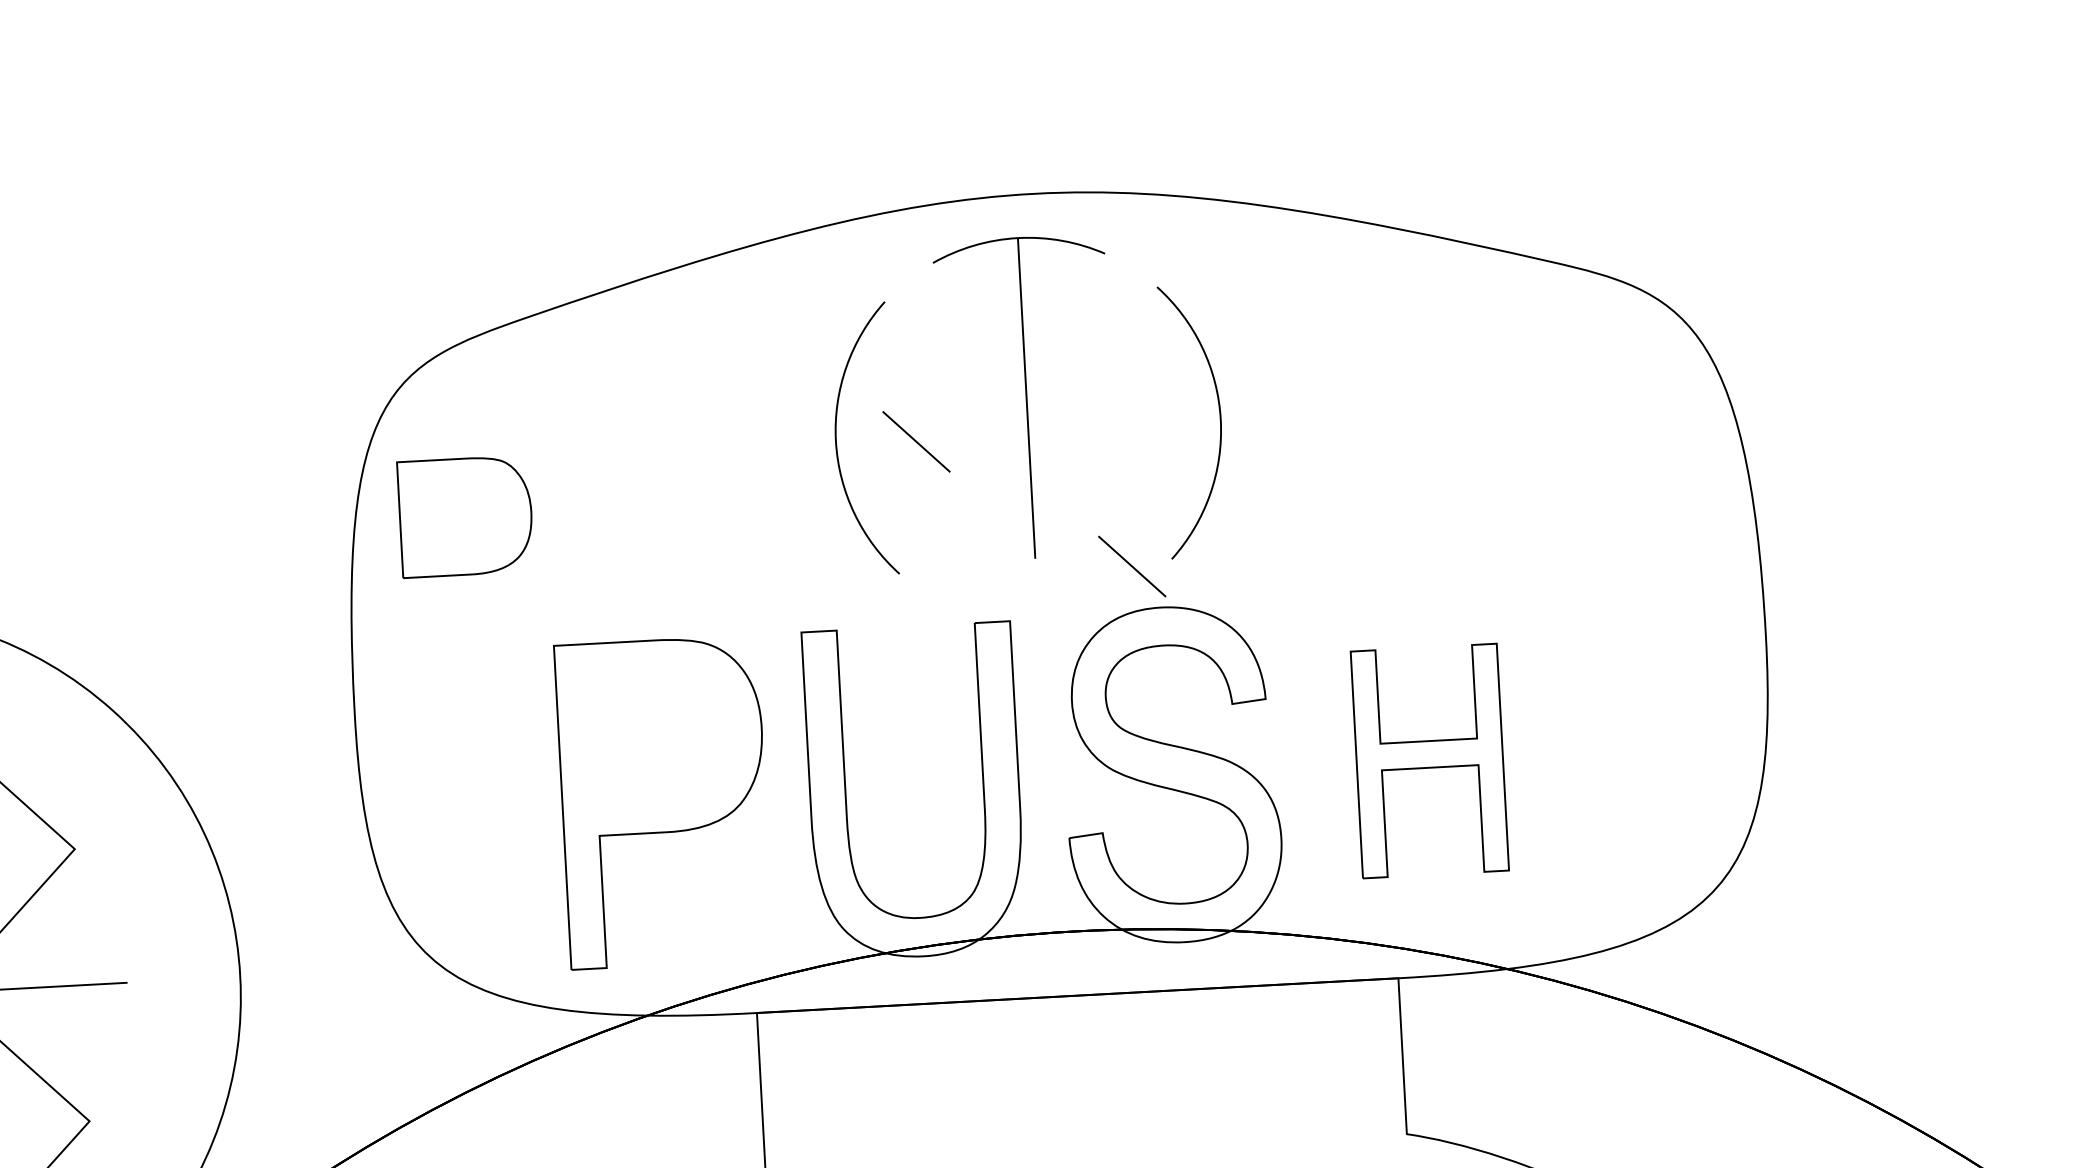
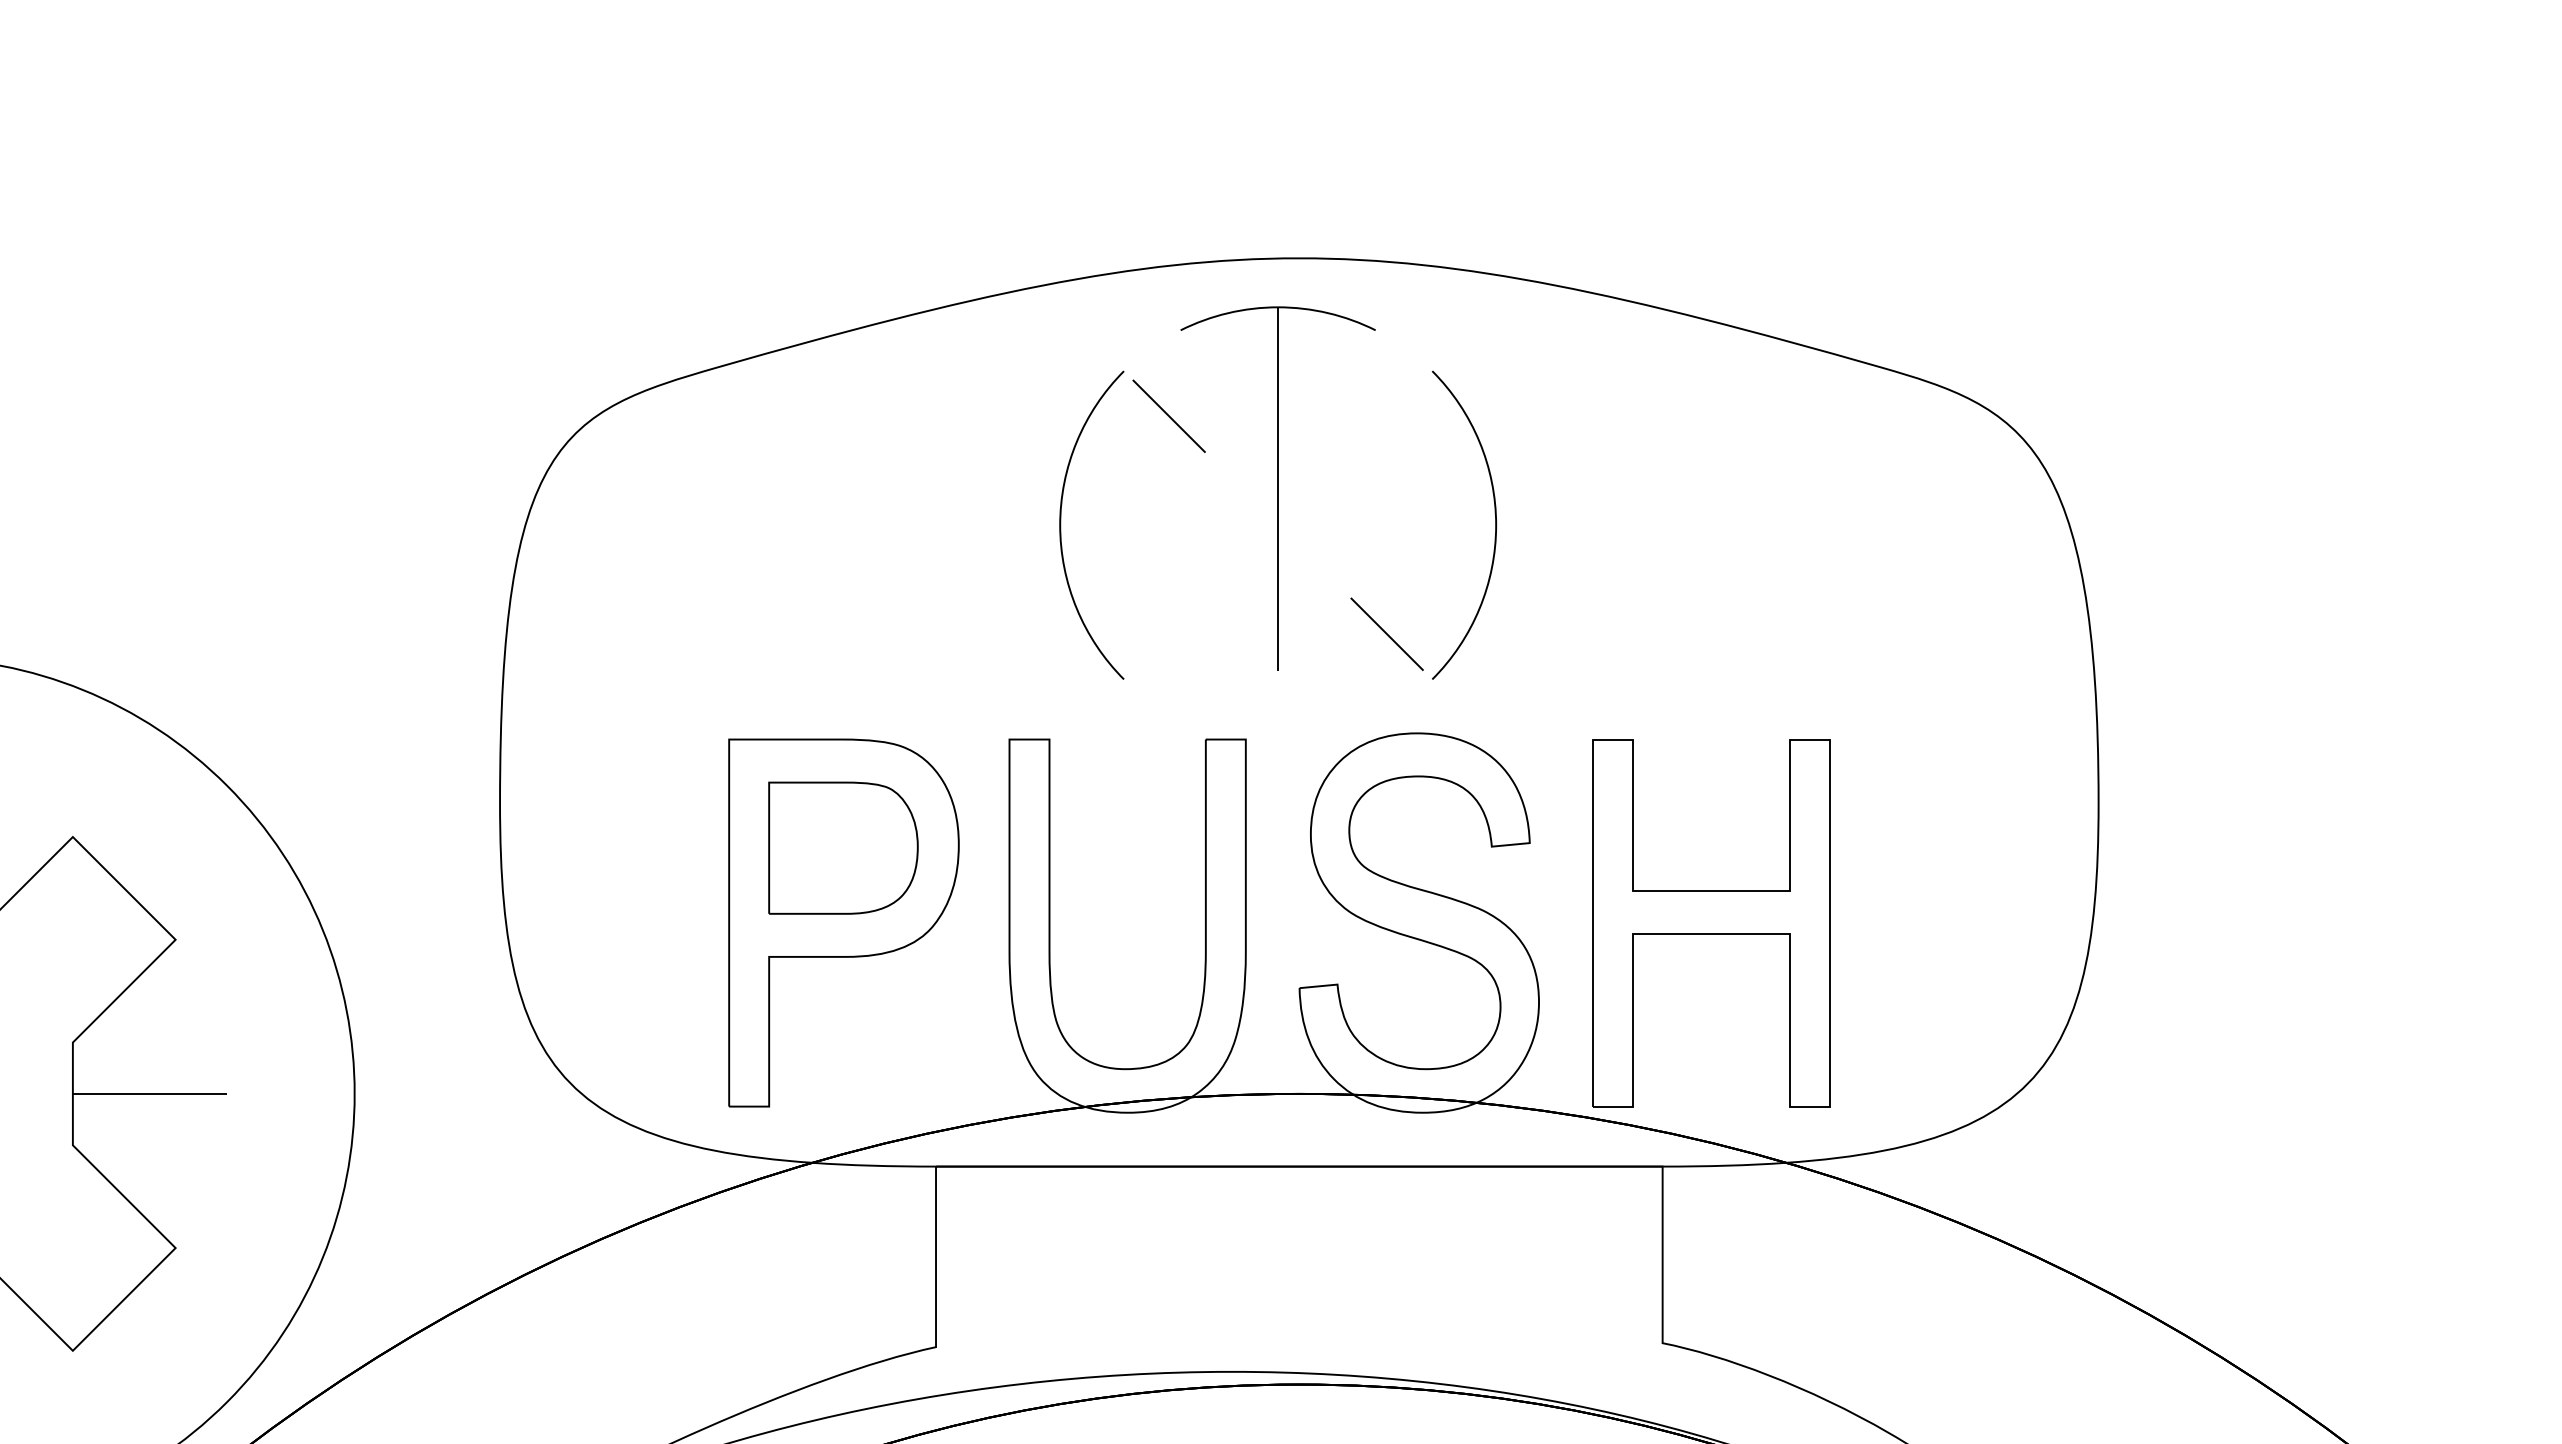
line: (915, 441) -> (1168, 415), moved
part: (465, 516) -> (843, 847), moved
line: (1131, 565) -> (1386, 633), moved
part: (1429, 761) -> (1711, 923), size x1.43

